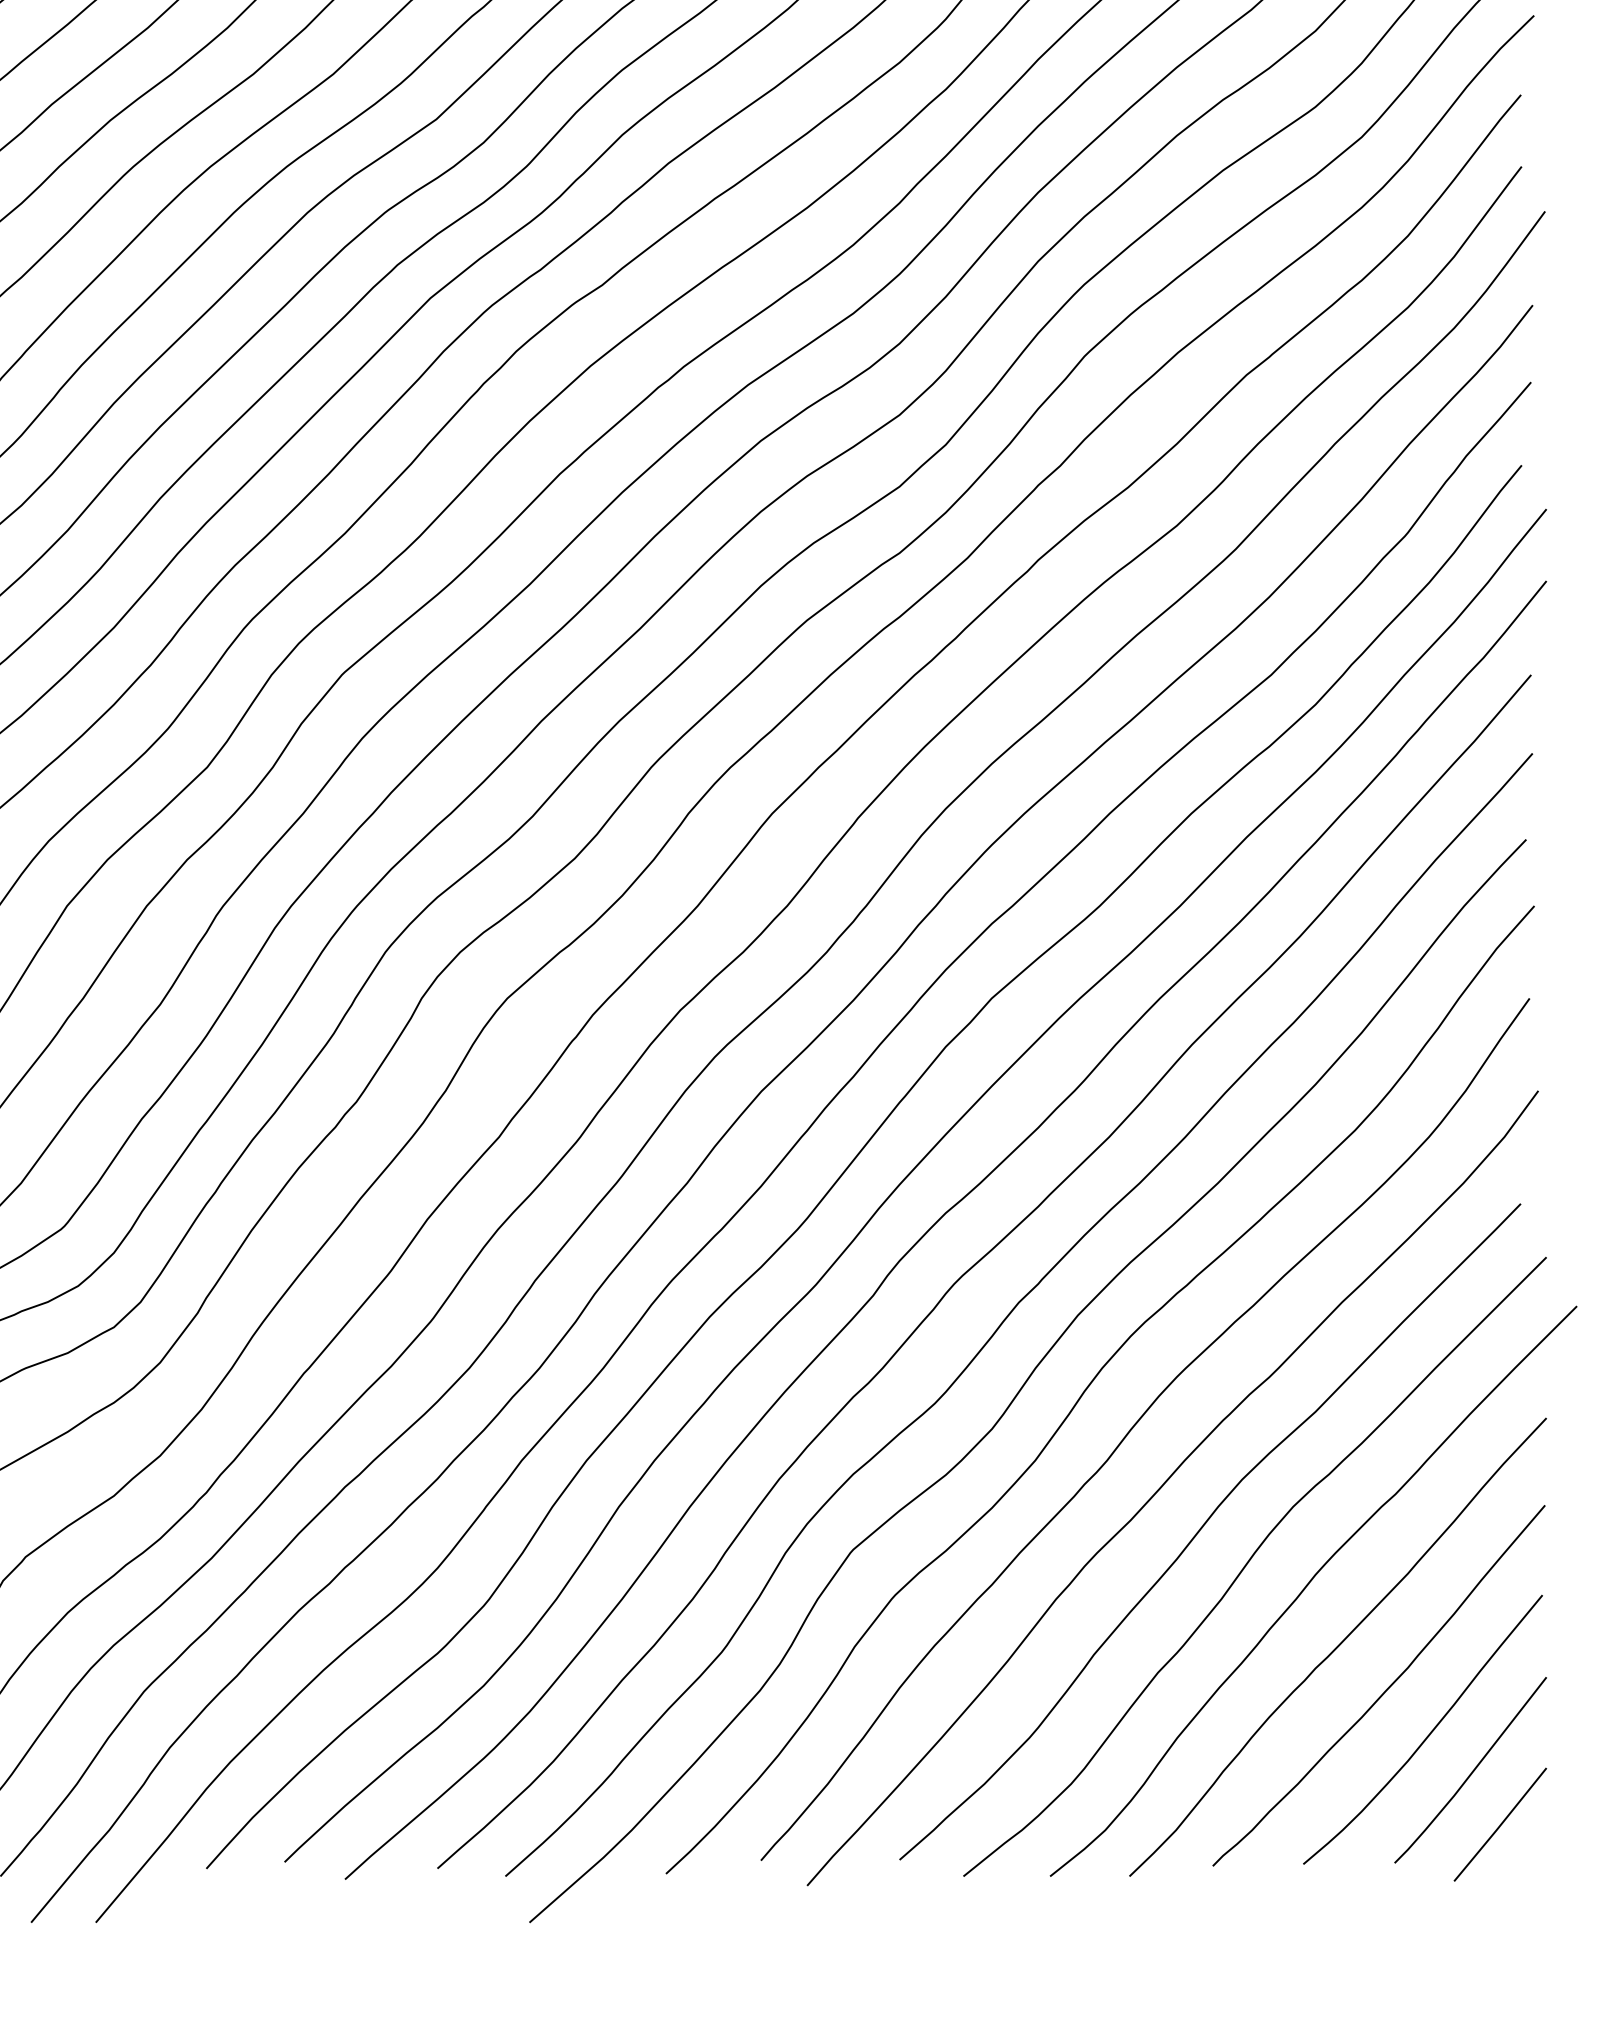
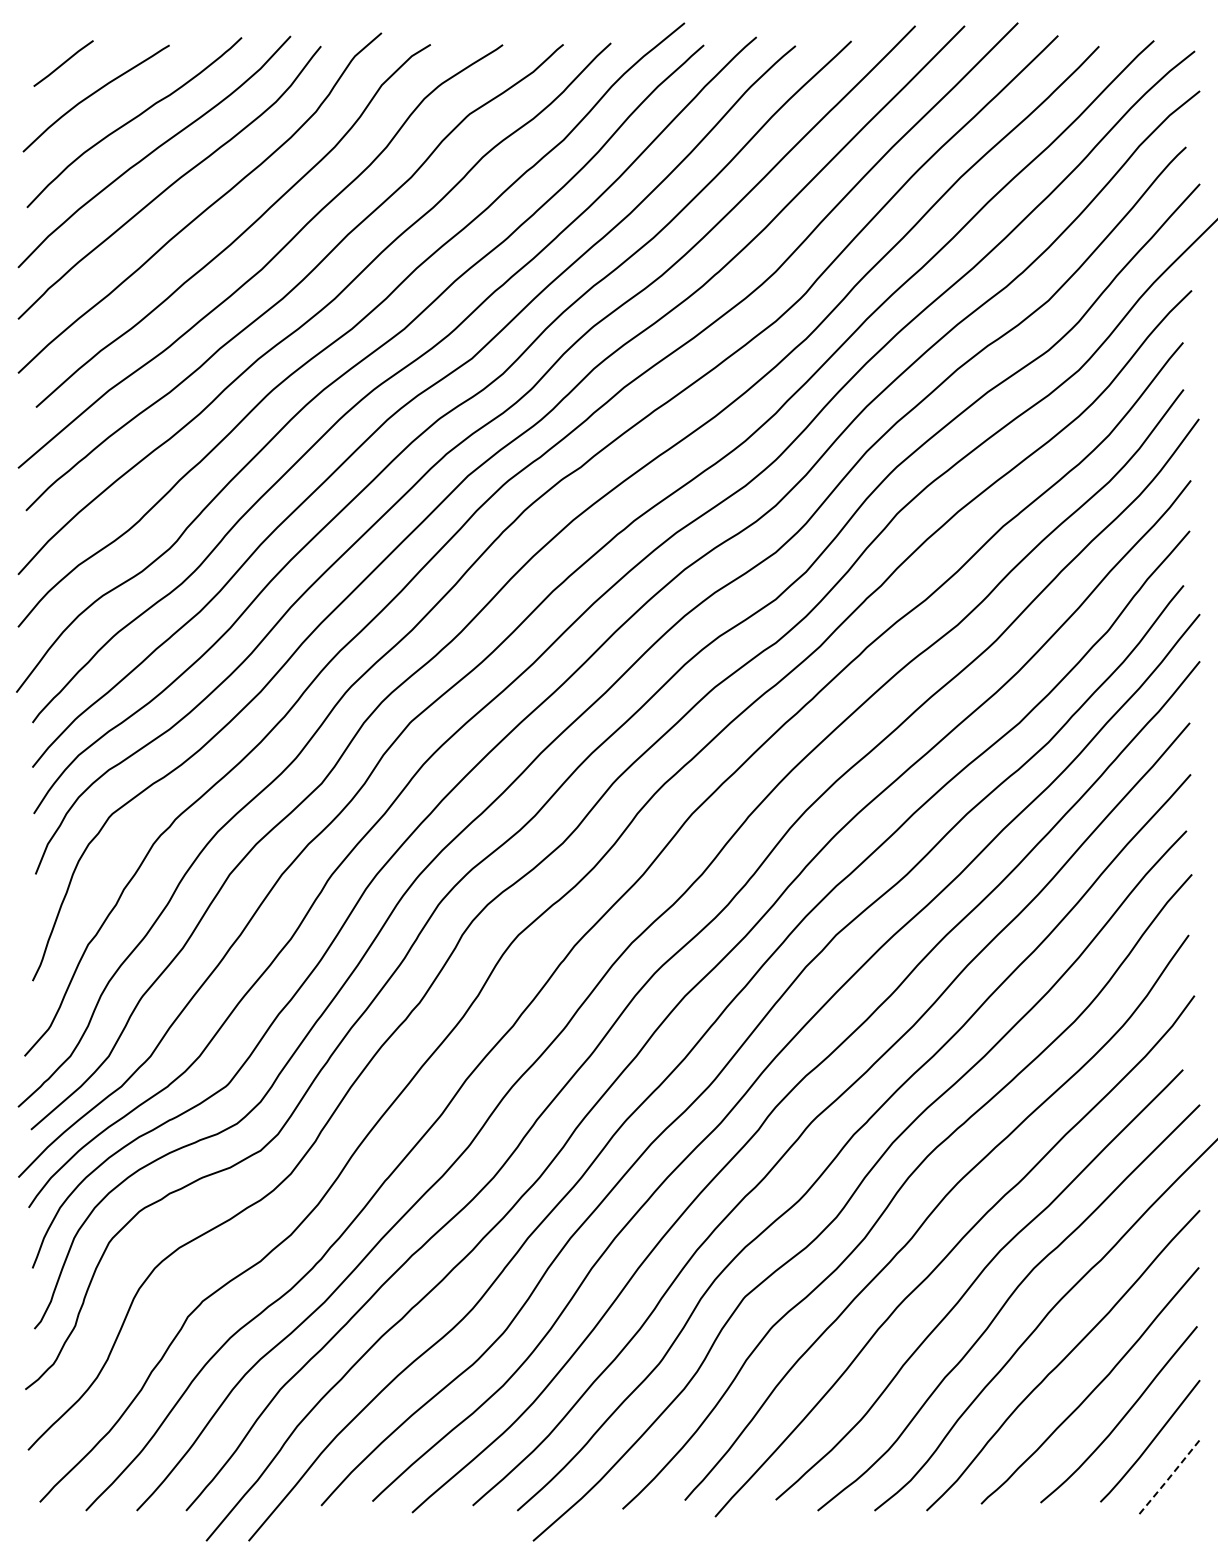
line: (1500, 1825) -> (1169, 1477), solid -> dashed

